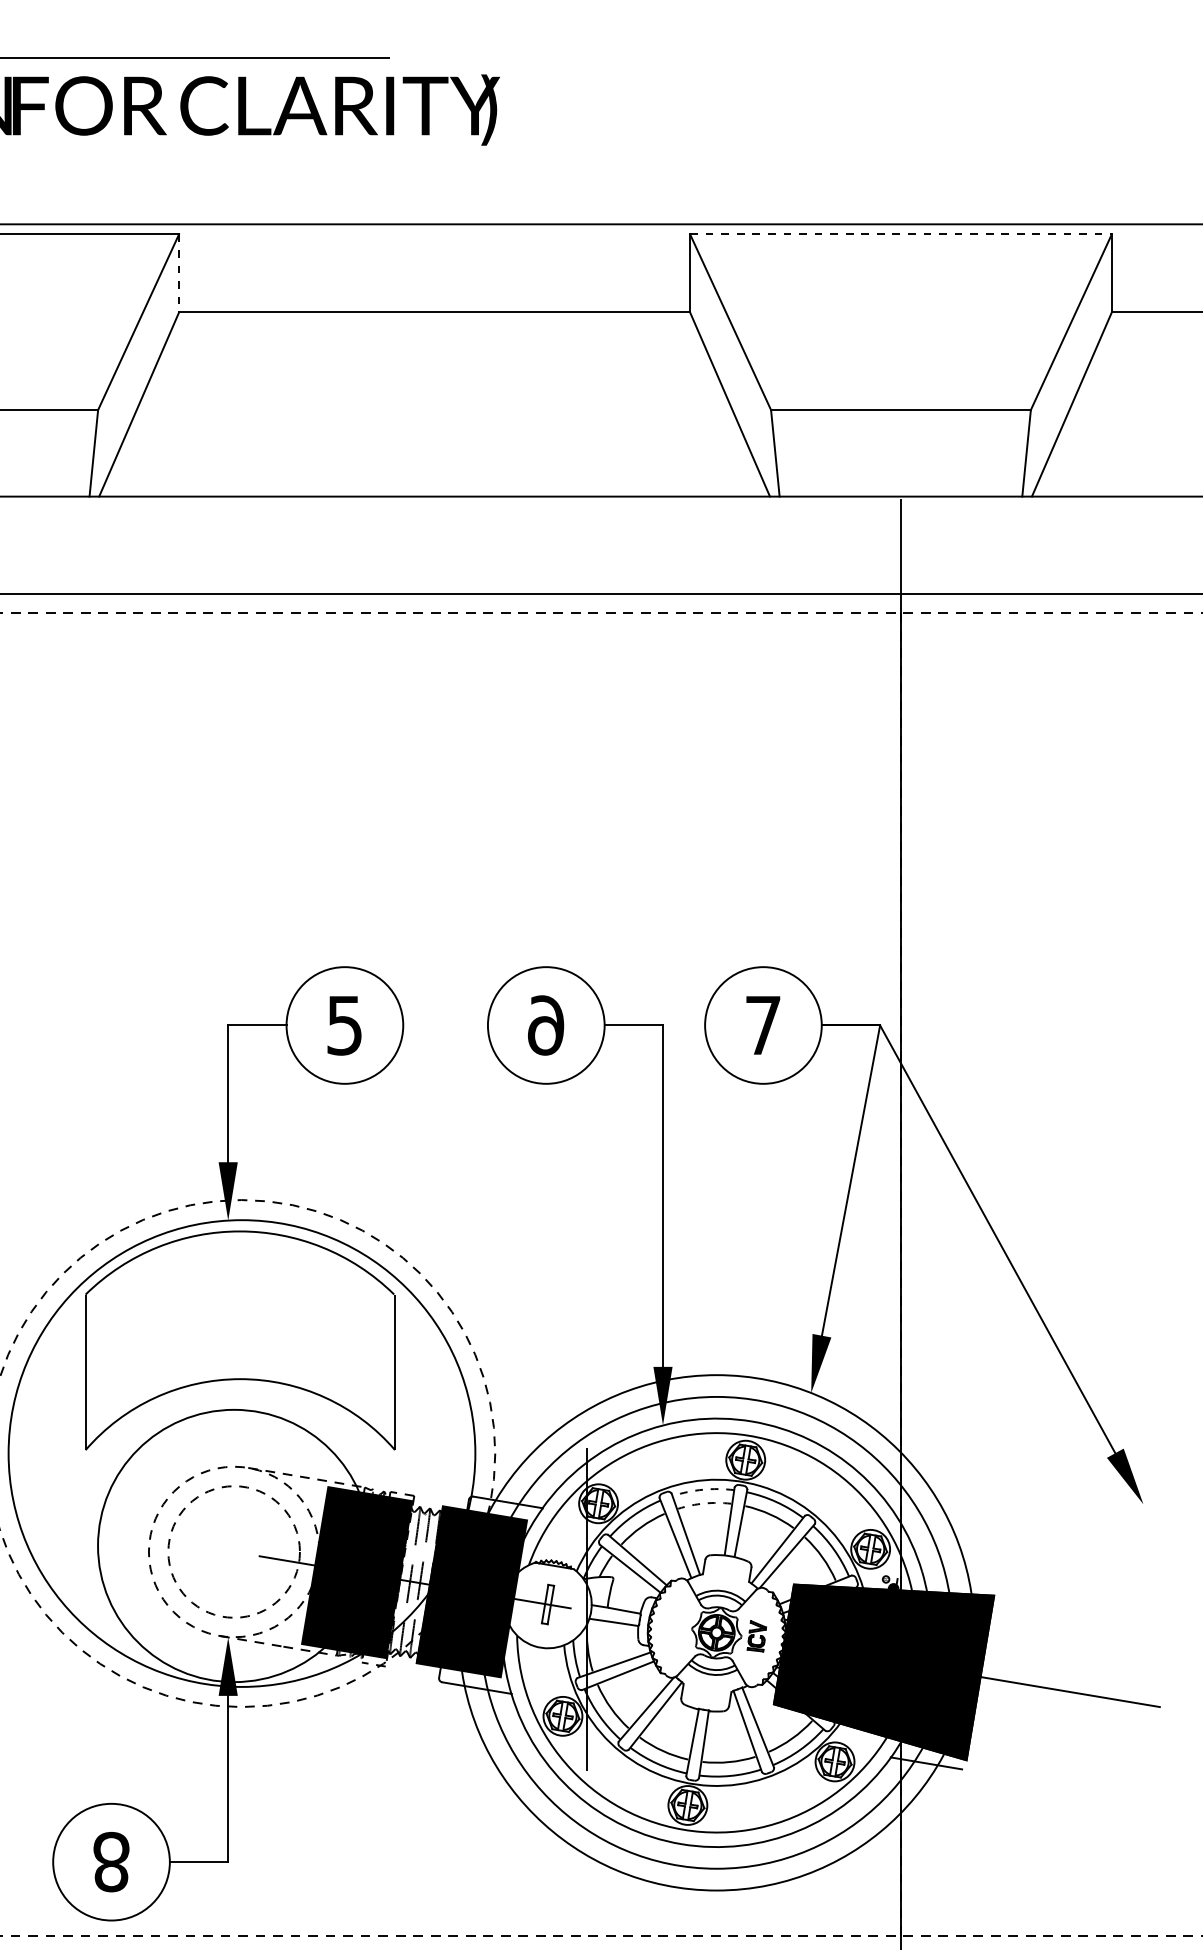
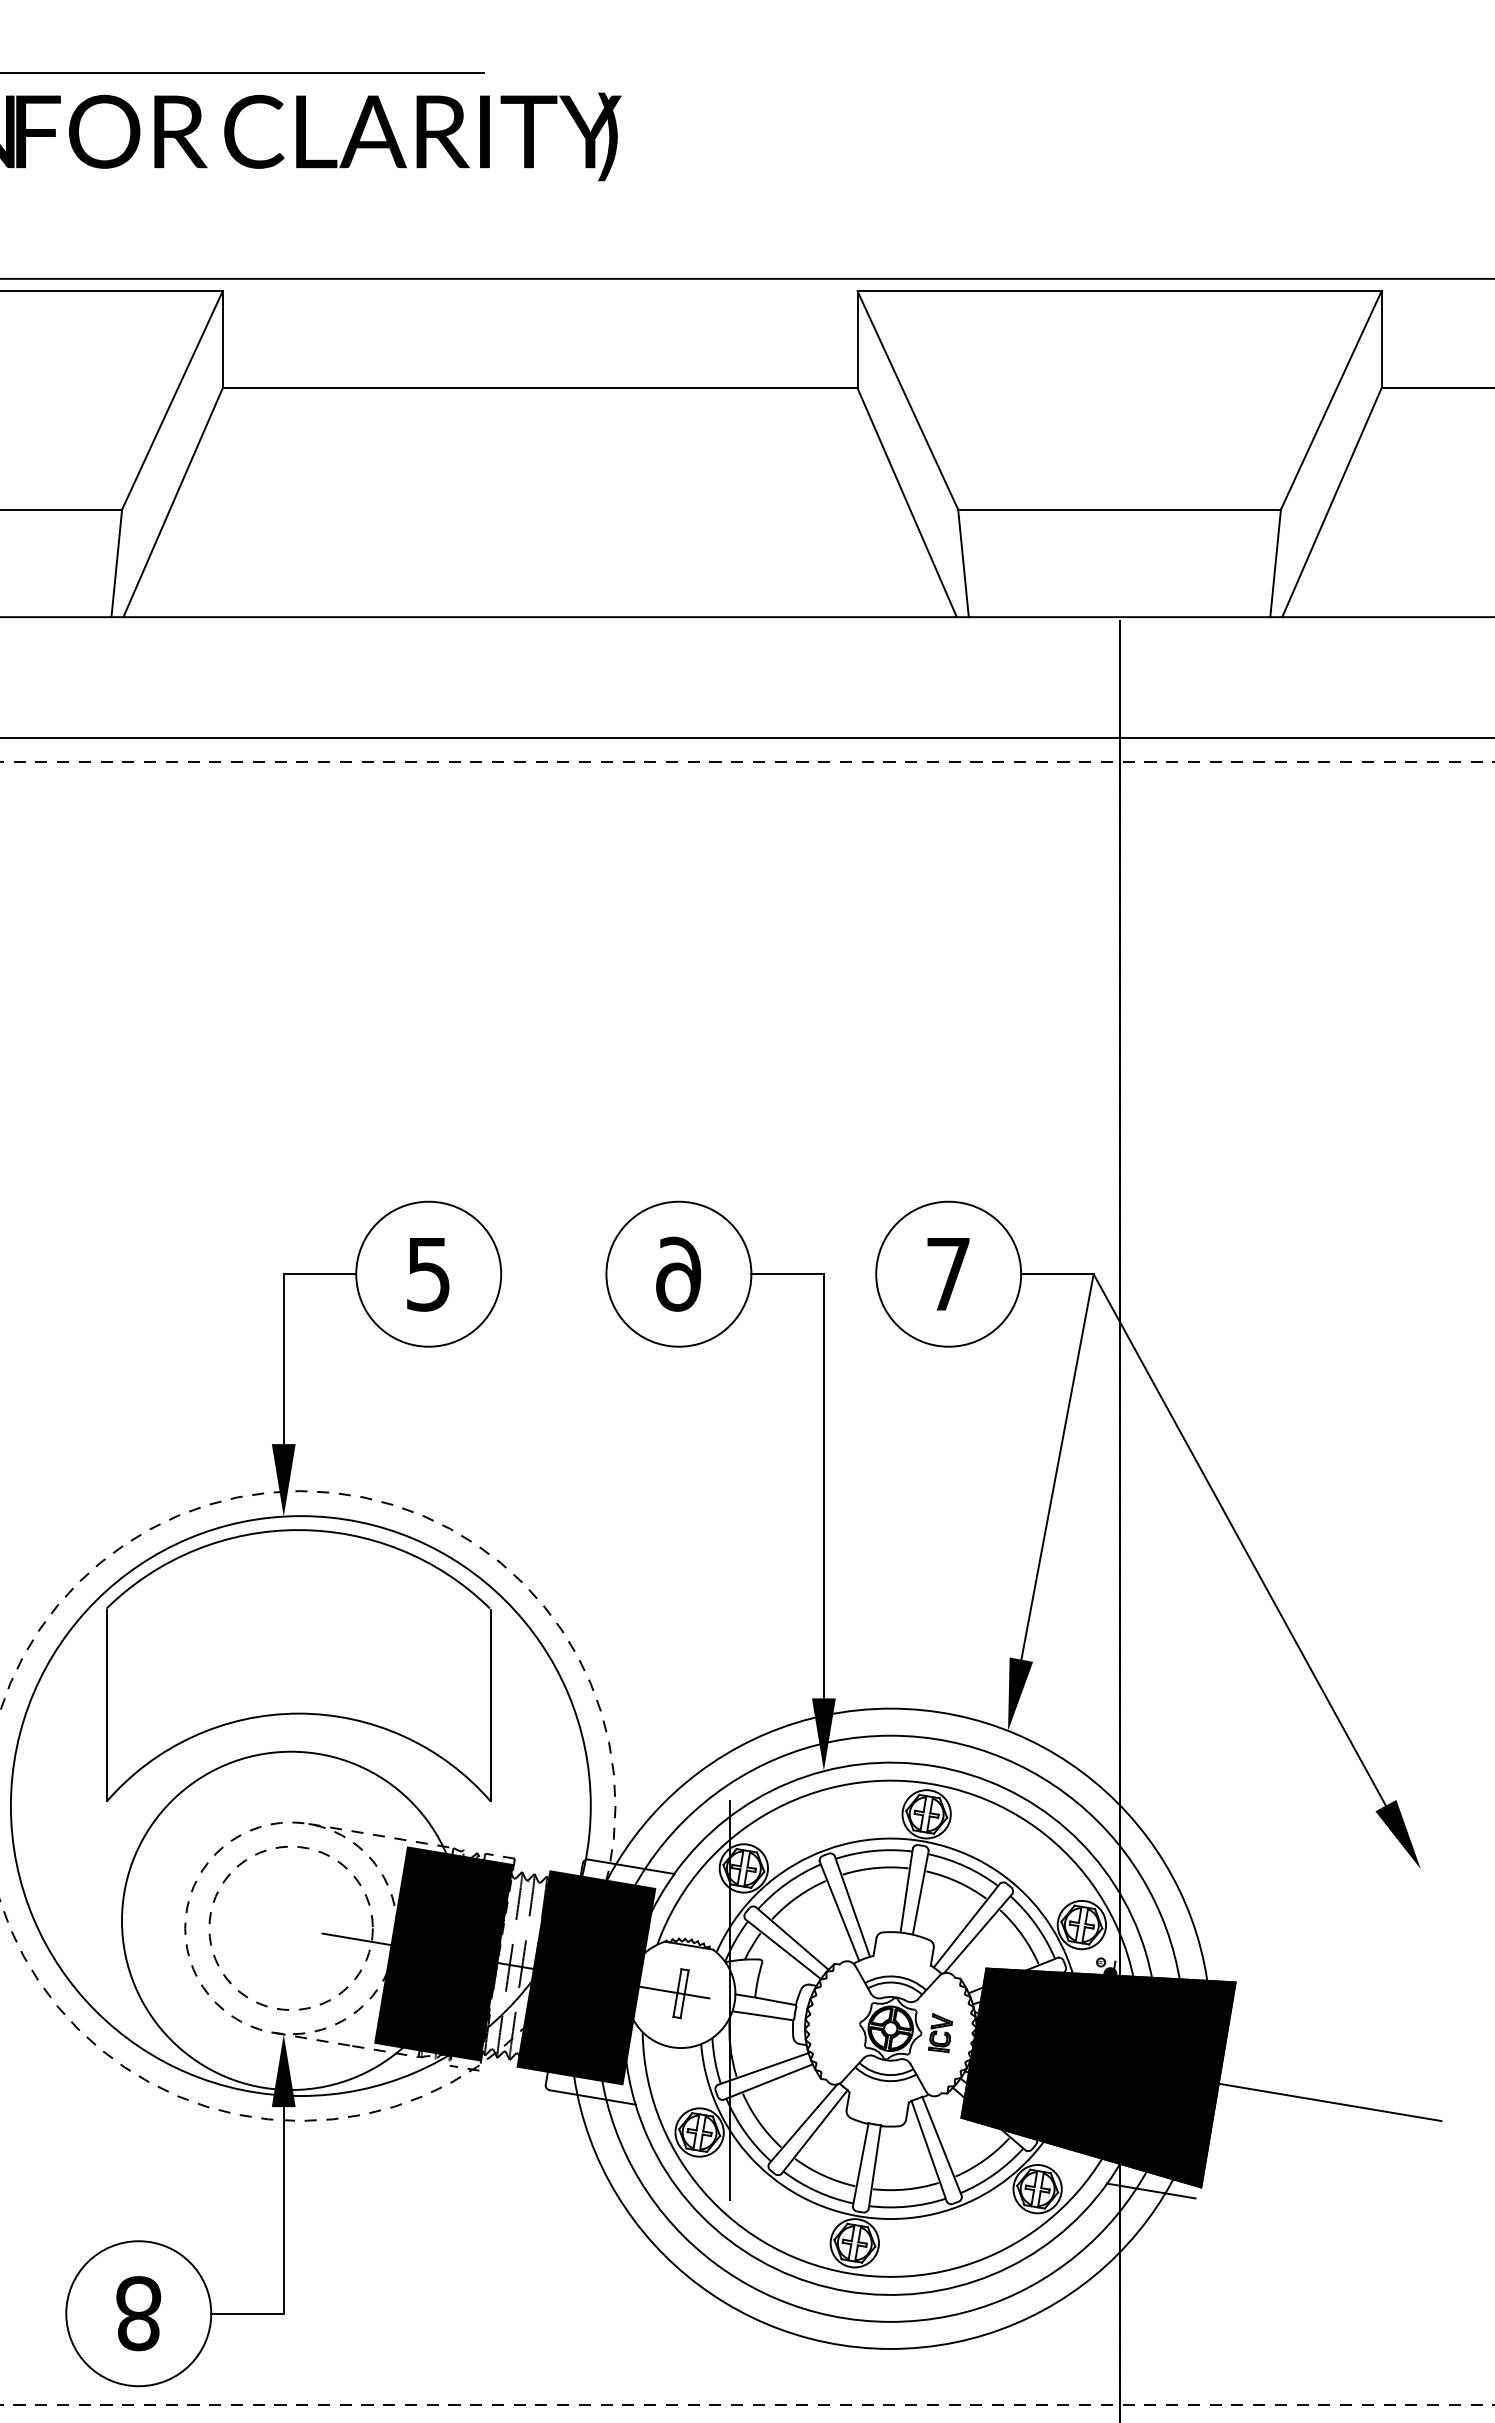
line: (900, 234) -> (1119, 291), dashed -> solid
line: (178, 273) -> (222, 339), dashed -> solid
arc: (702, 1490) -> (873, 1851), dashed -> solid
arc: (704, 1503) -> (875, 1868), dashed -> solid

